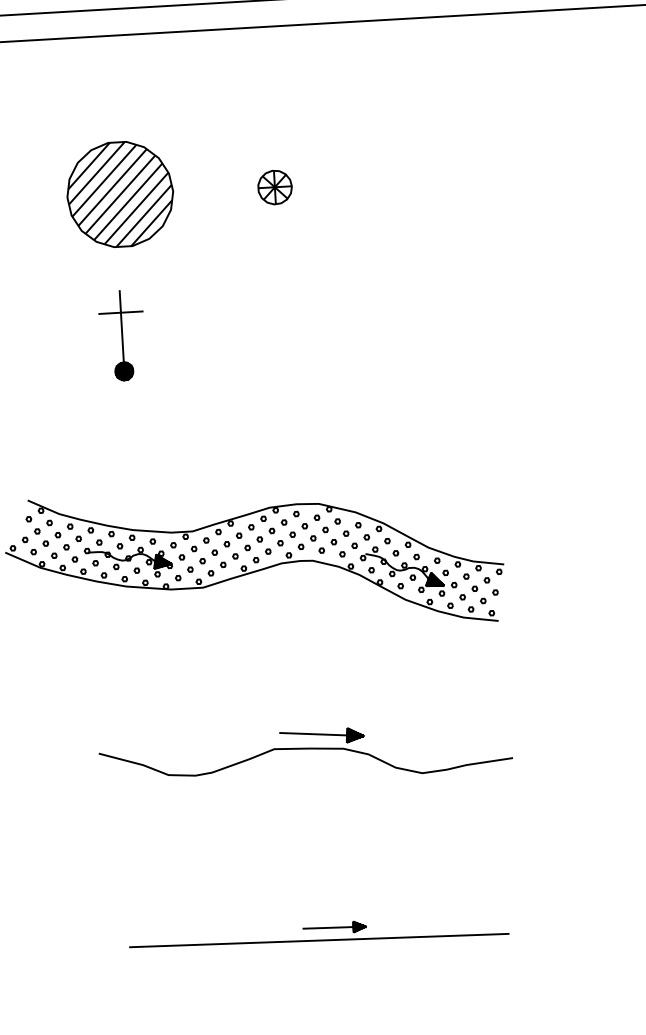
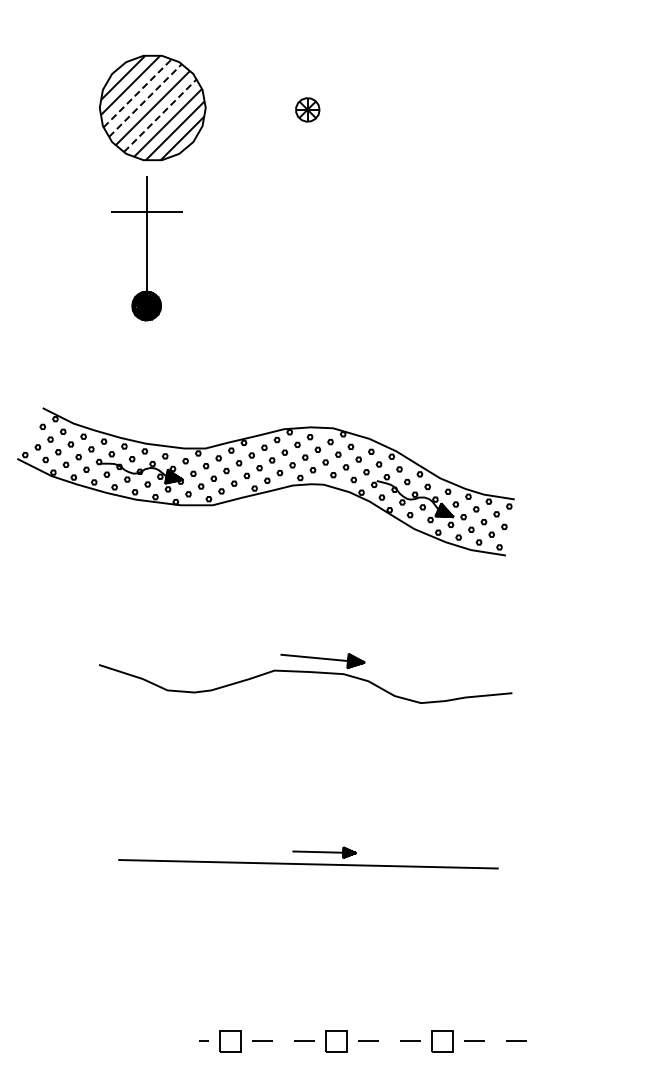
line: (105, 180) -> (138, 93), solid -> dashed
line: (112, 187) -> (145, 100), solid -> dashed
part: (274, 187) -> (307, 109), size x0.7
line: (128, 201) -> (160, 115), solid -> dashed
part: (122, 336) -> (146, 249), size x1.6

